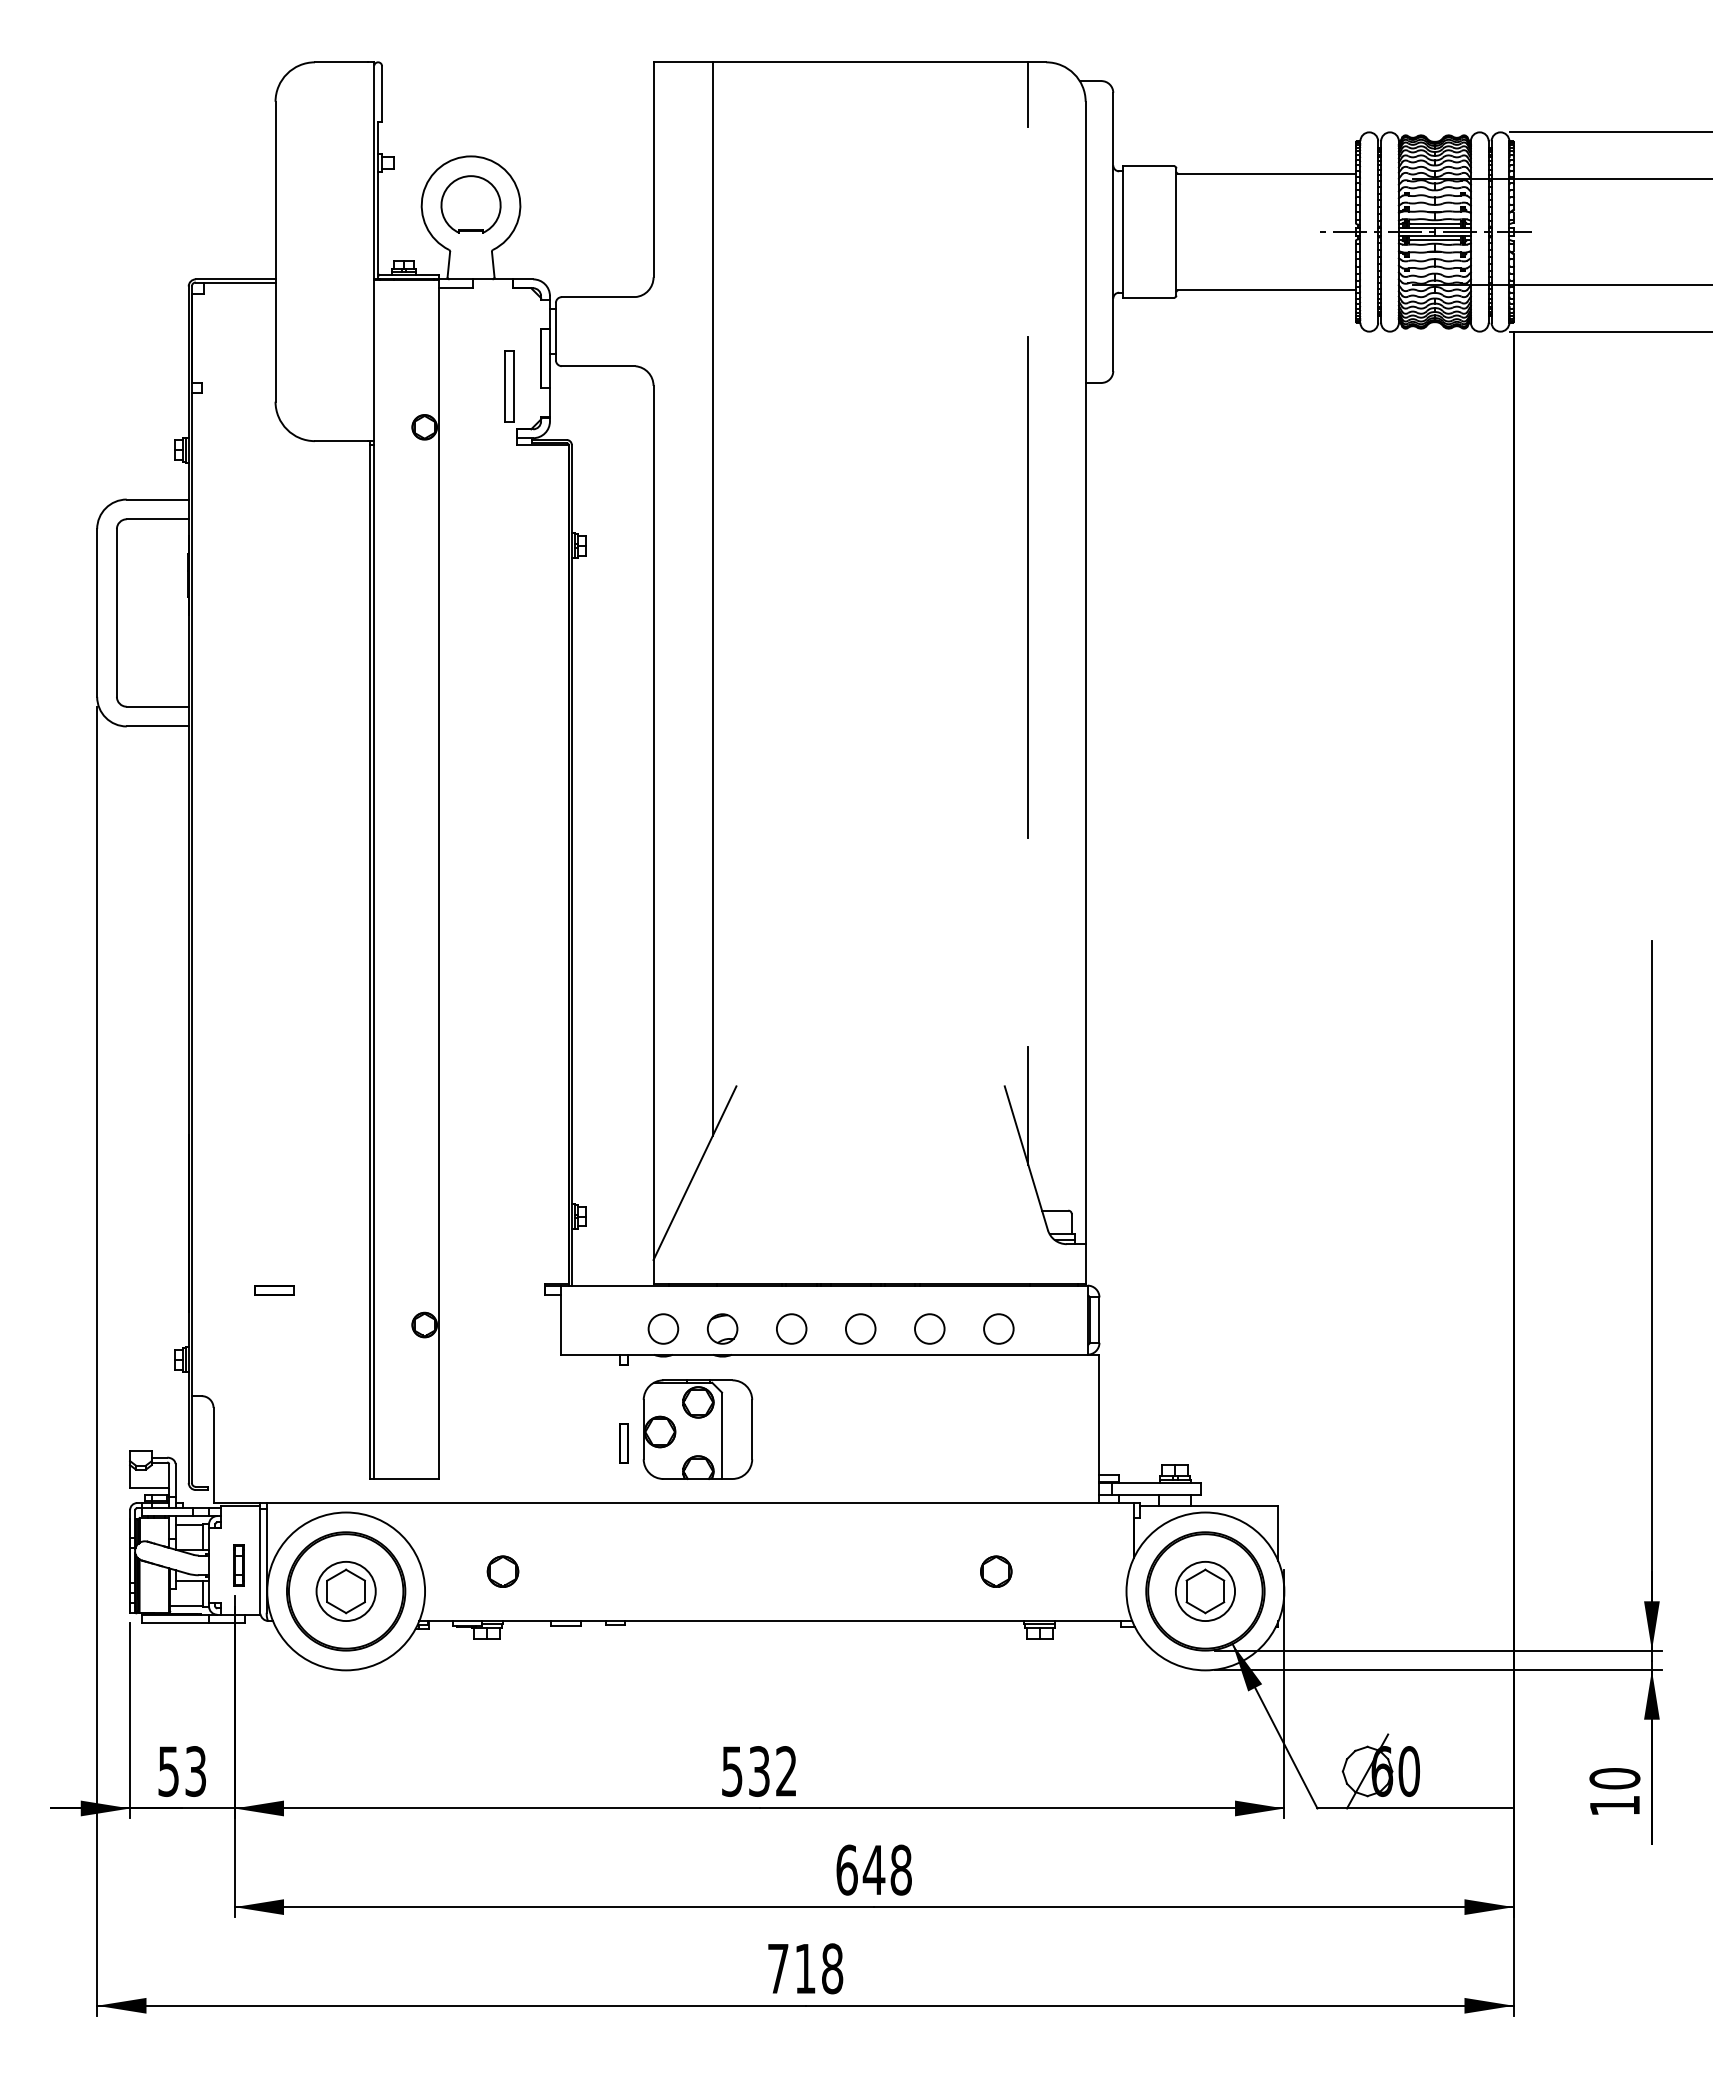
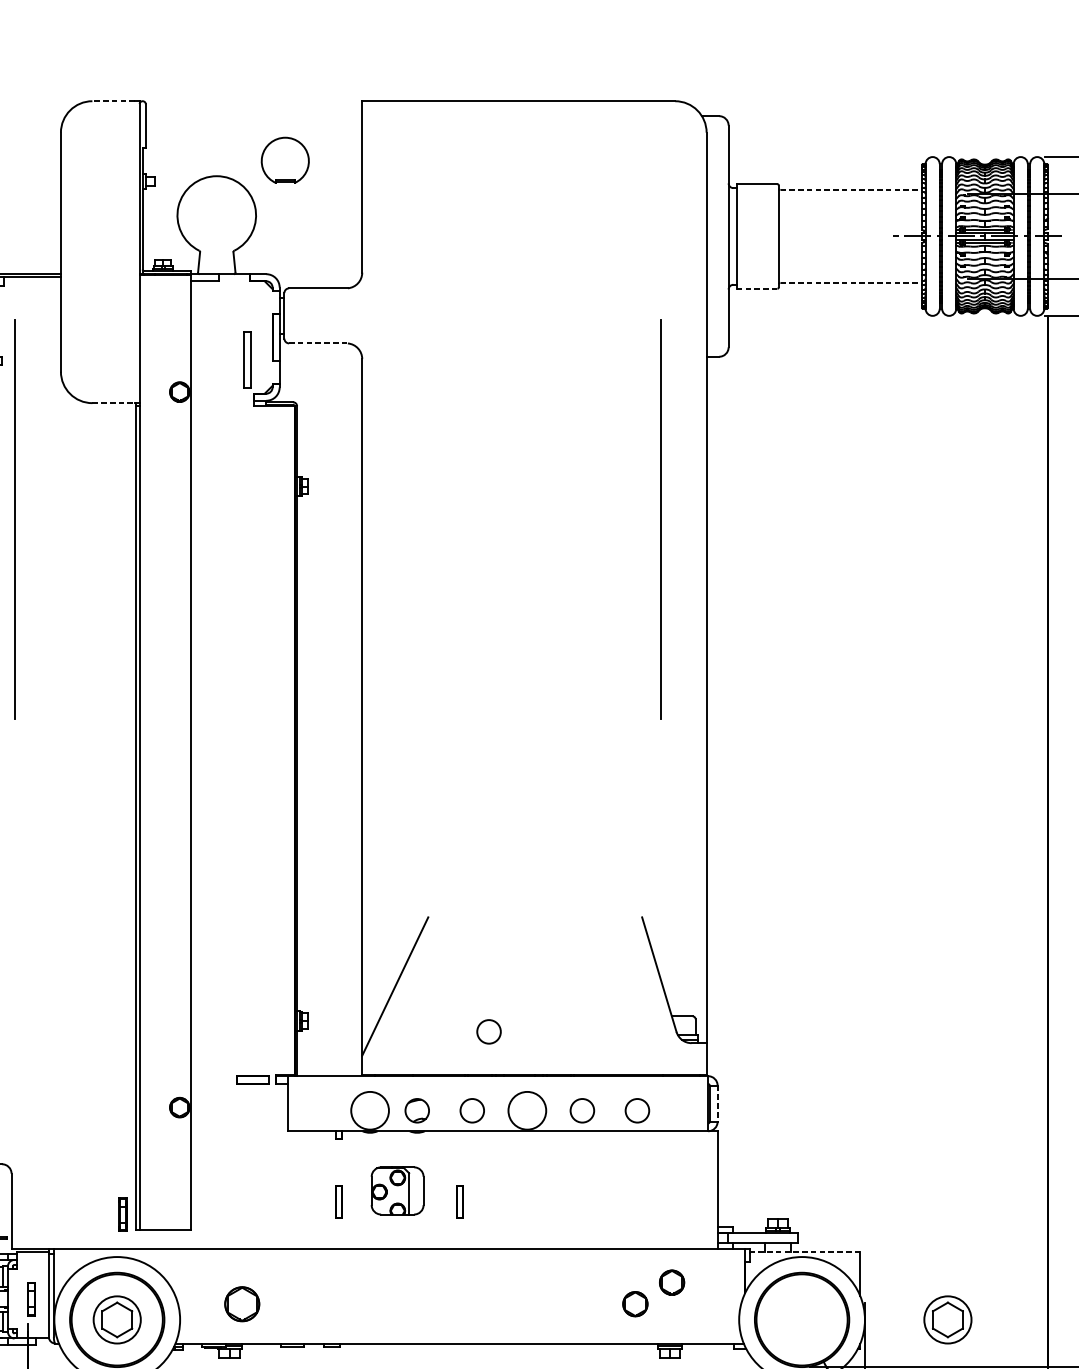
line: (341, 62) -> (113, 101), solid -> dashed
line: (1028, 94) -> (661, 126), removed
line: (1267, 173) -> (851, 189), solid -> dashed
part: (470, 204) -> (284, 160), moved
line: (1267, 290) -> (851, 283), solid -> dashed
line: (1148, 297) -> (756, 288), solid -> dashed
line: (598, 366) -> (318, 343), solid -> dashed
line: (341, 441) -> (113, 403), solid -> dashed
line: (216, 587) -> (13, 519), added
line: (712, 598) -> (409, 528), removed
line: (1028, 1105) -> (661, 932), removed
circle: (812, 1229) -> (488, 1031), added
part: (274, 1290) -> (253, 1080), moved
line: (1099, 1320) -> (717, 1103), solid -> dashed
circle: (663, 1328) -> (370, 1110), size x1.6
circle: (860, 1328) -> (527, 1110), size x1.6
part: (697, 1429) -> (397, 1190), size x0.6
part: (775, 1443) -> (459, 1202), added
part: (353, 1459) -> (123, 1214), added
line: (1208, 1506) -> (804, 1252), solid -> dashed
part: (1042, 1544) -> (672, 1282), added
part: (502, 1571) -> (241, 1304), size x1.4
part: (1205, 1591) -> (947, 1319), moved

